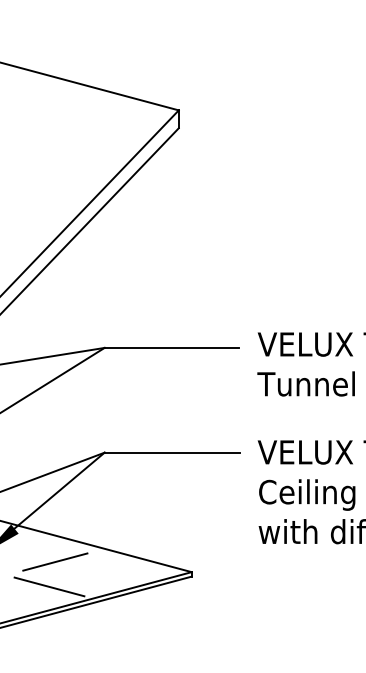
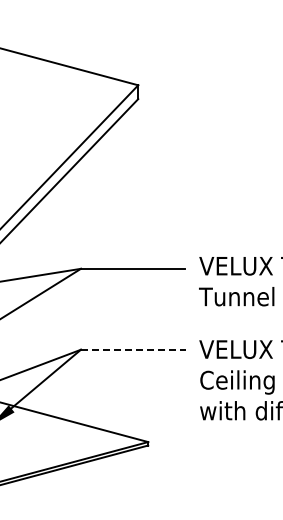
line: (172, 452) -> (133, 349), solid -> dashed
line: (54, 561) -> (42, 433), removed
line: (49, 586) -> (38, 453), removed

